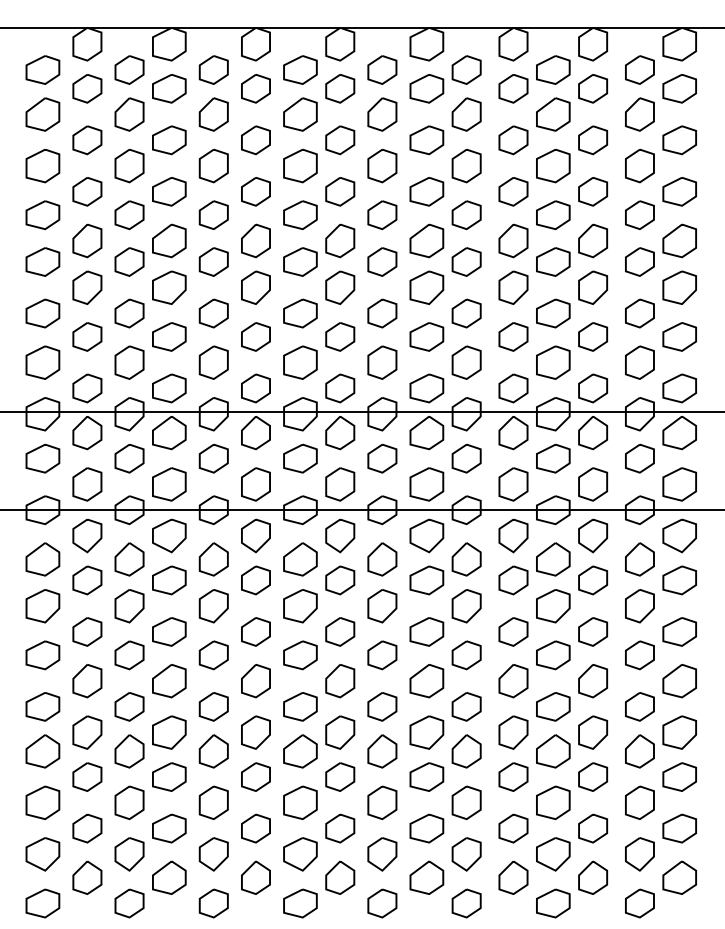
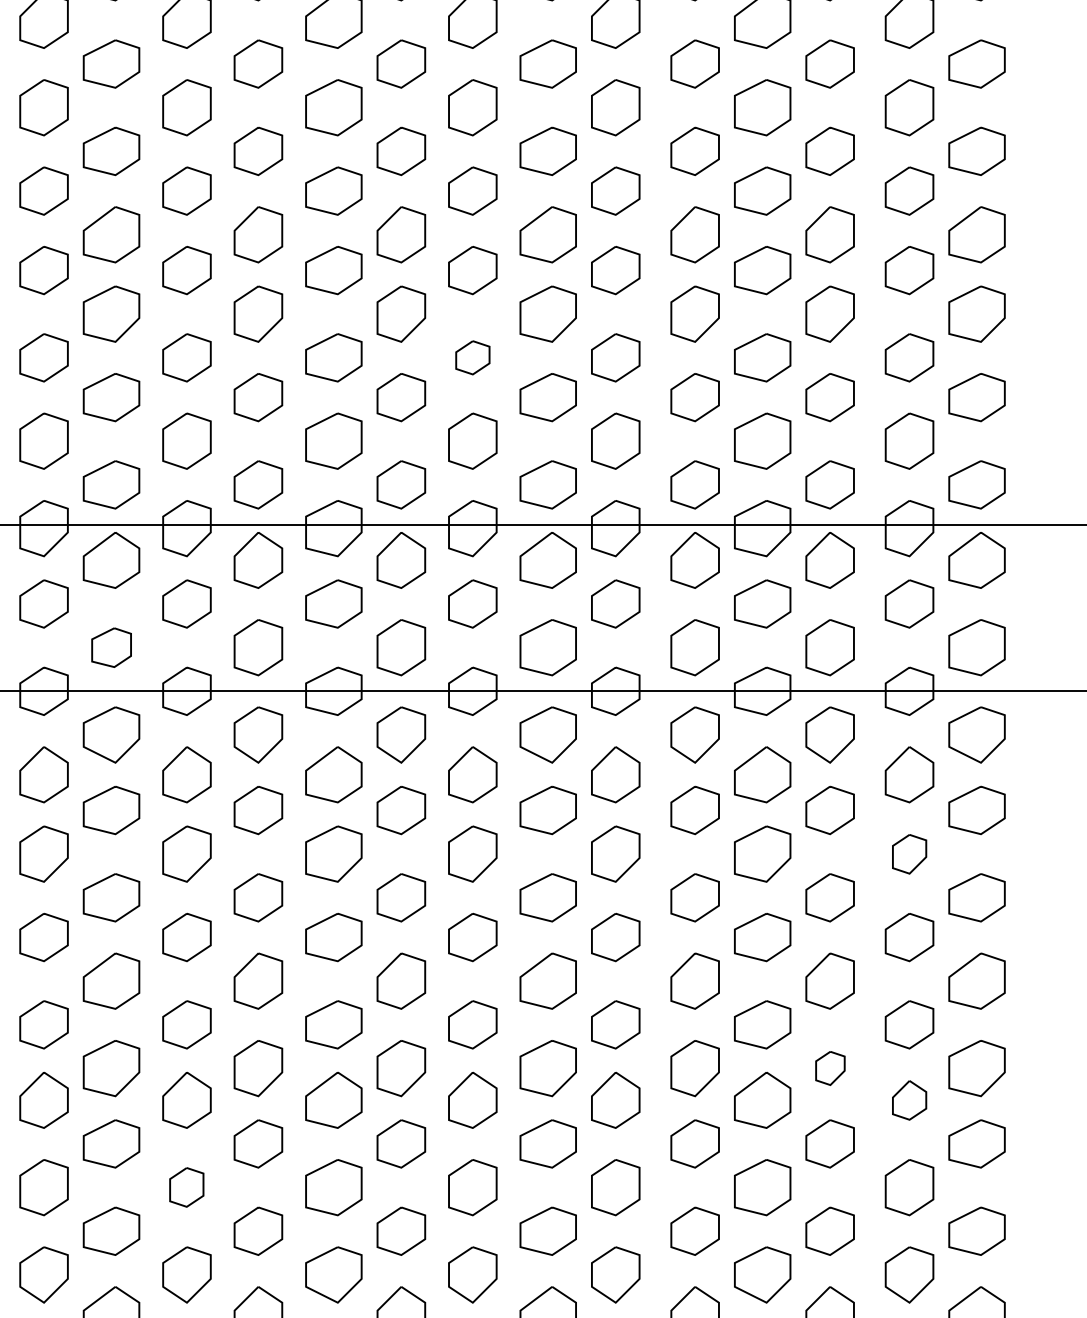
part: (382, 313) -> (473, 357), size x0.7
part: (169, 484) -> (111, 647), size x0.7
part: (639, 606) -> (908, 854), size x0.7
part: (593, 732) -> (830, 1068), size x0.6
part: (639, 751) -> (908, 1100), size x0.7
part: (213, 802) -> (186, 1187), size x0.7

